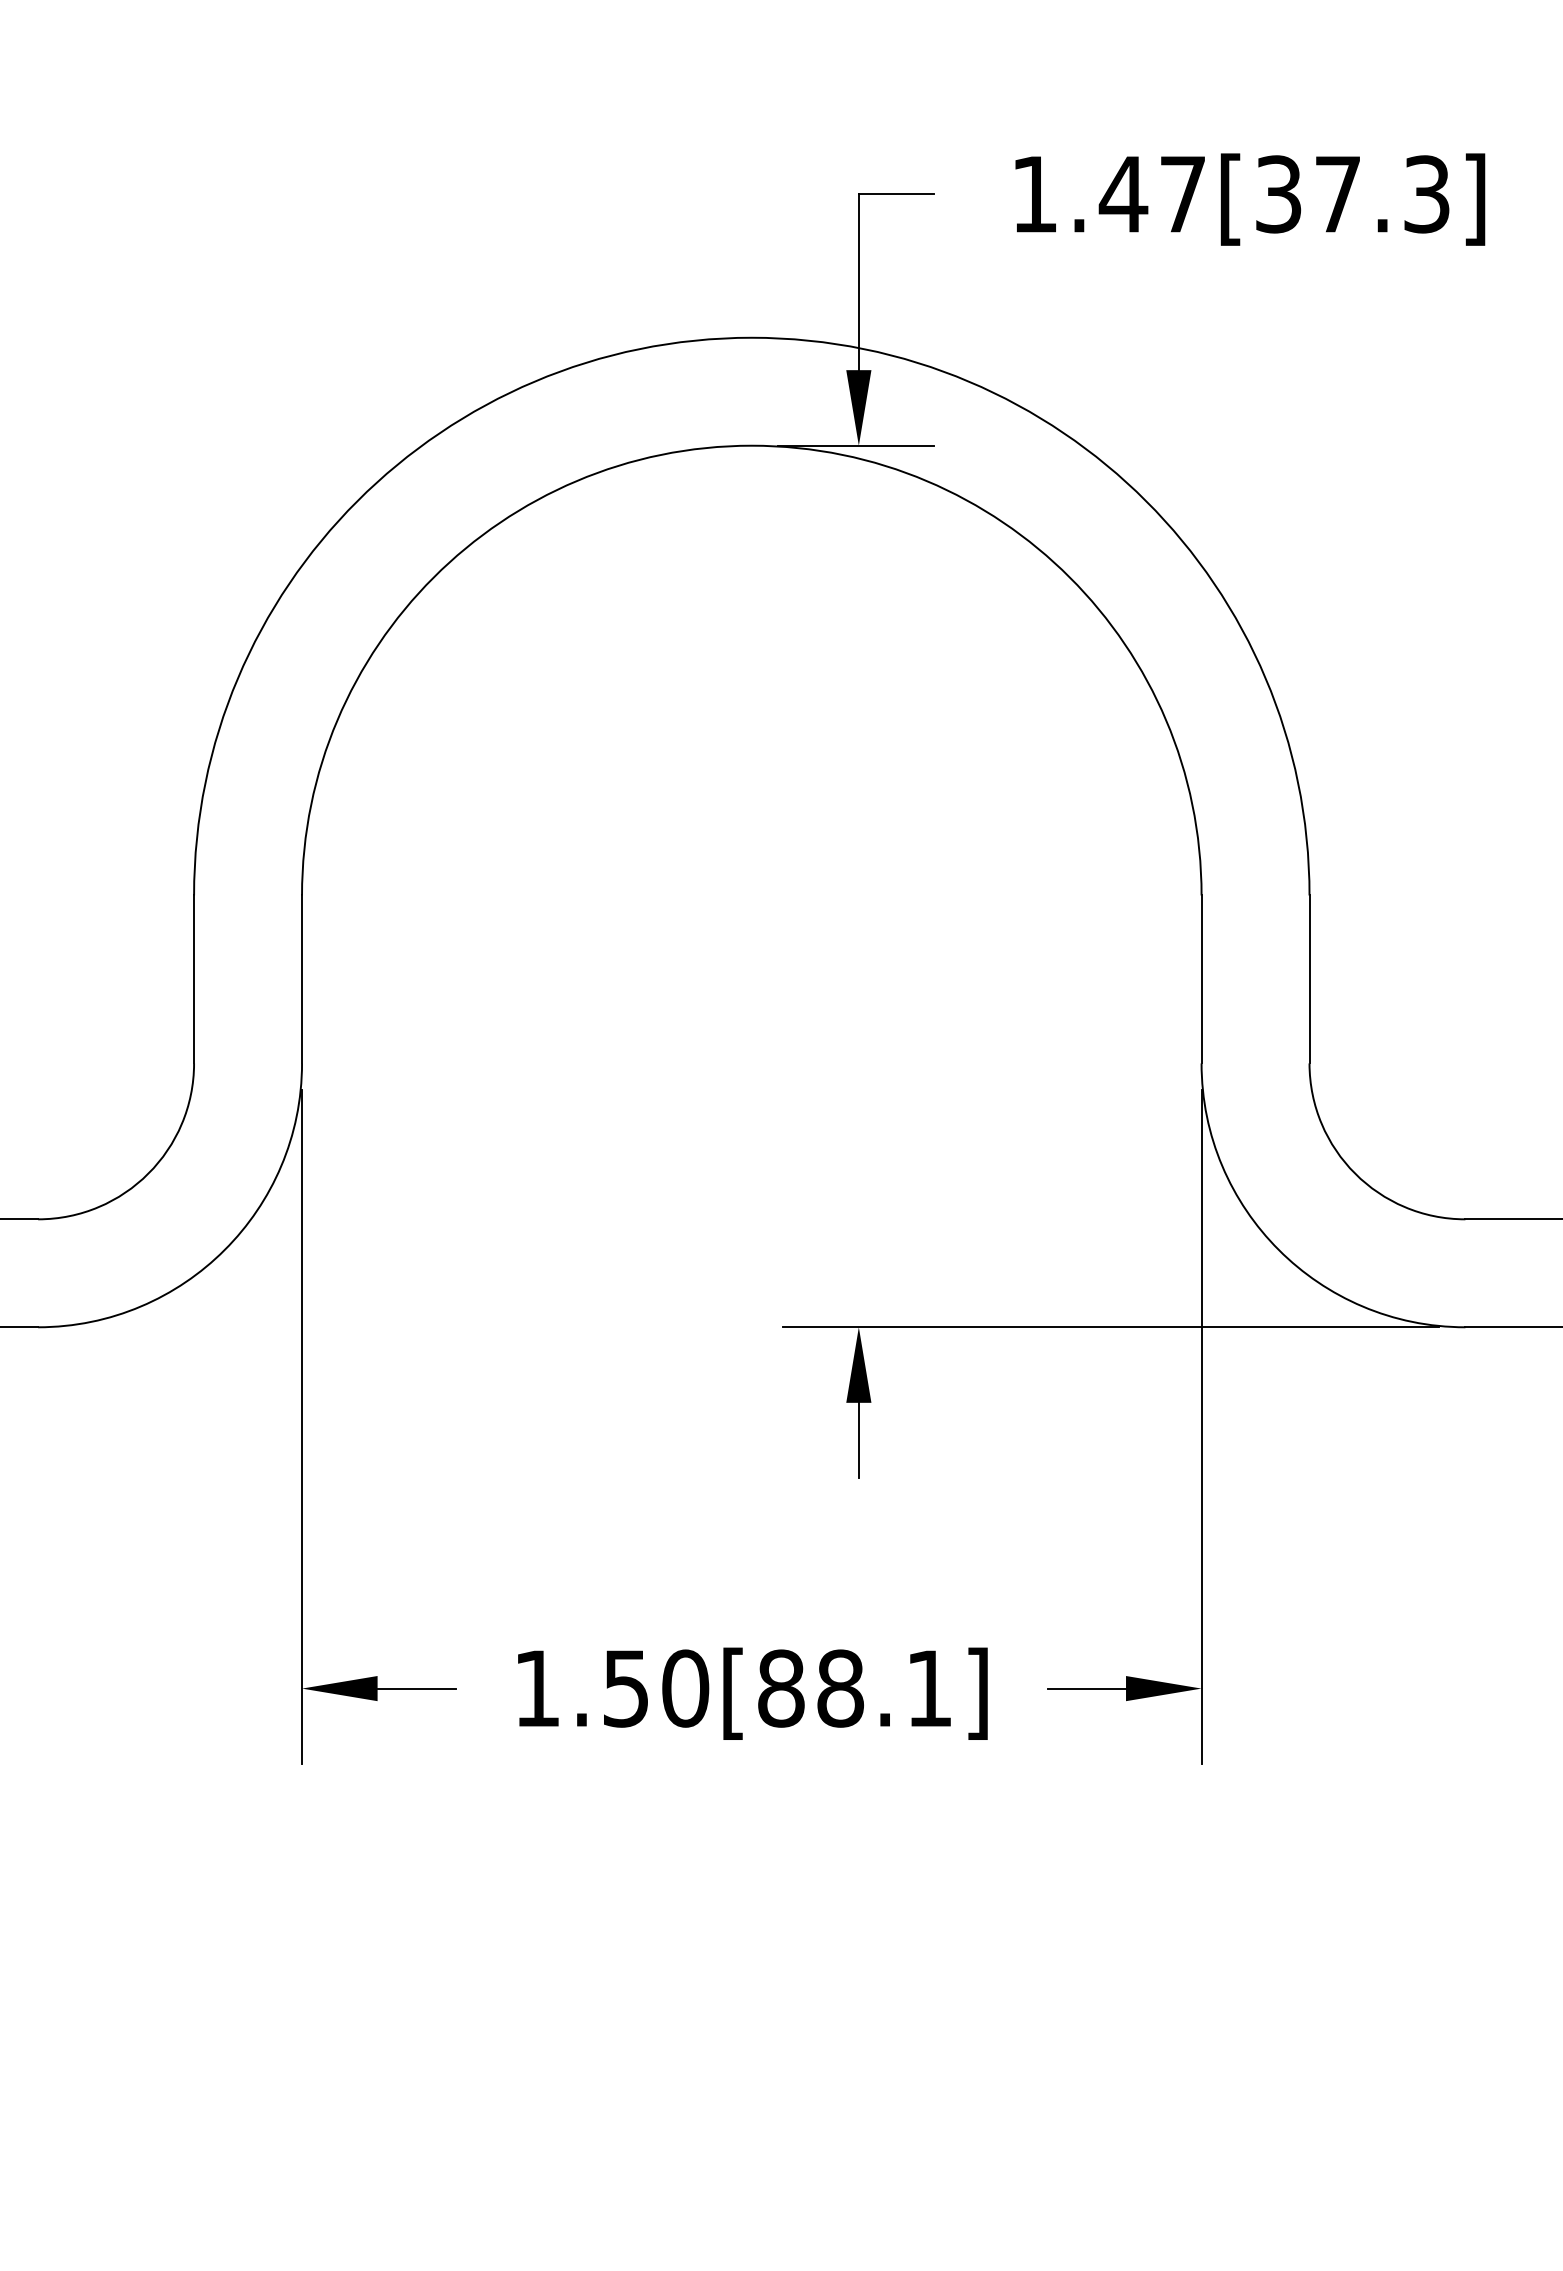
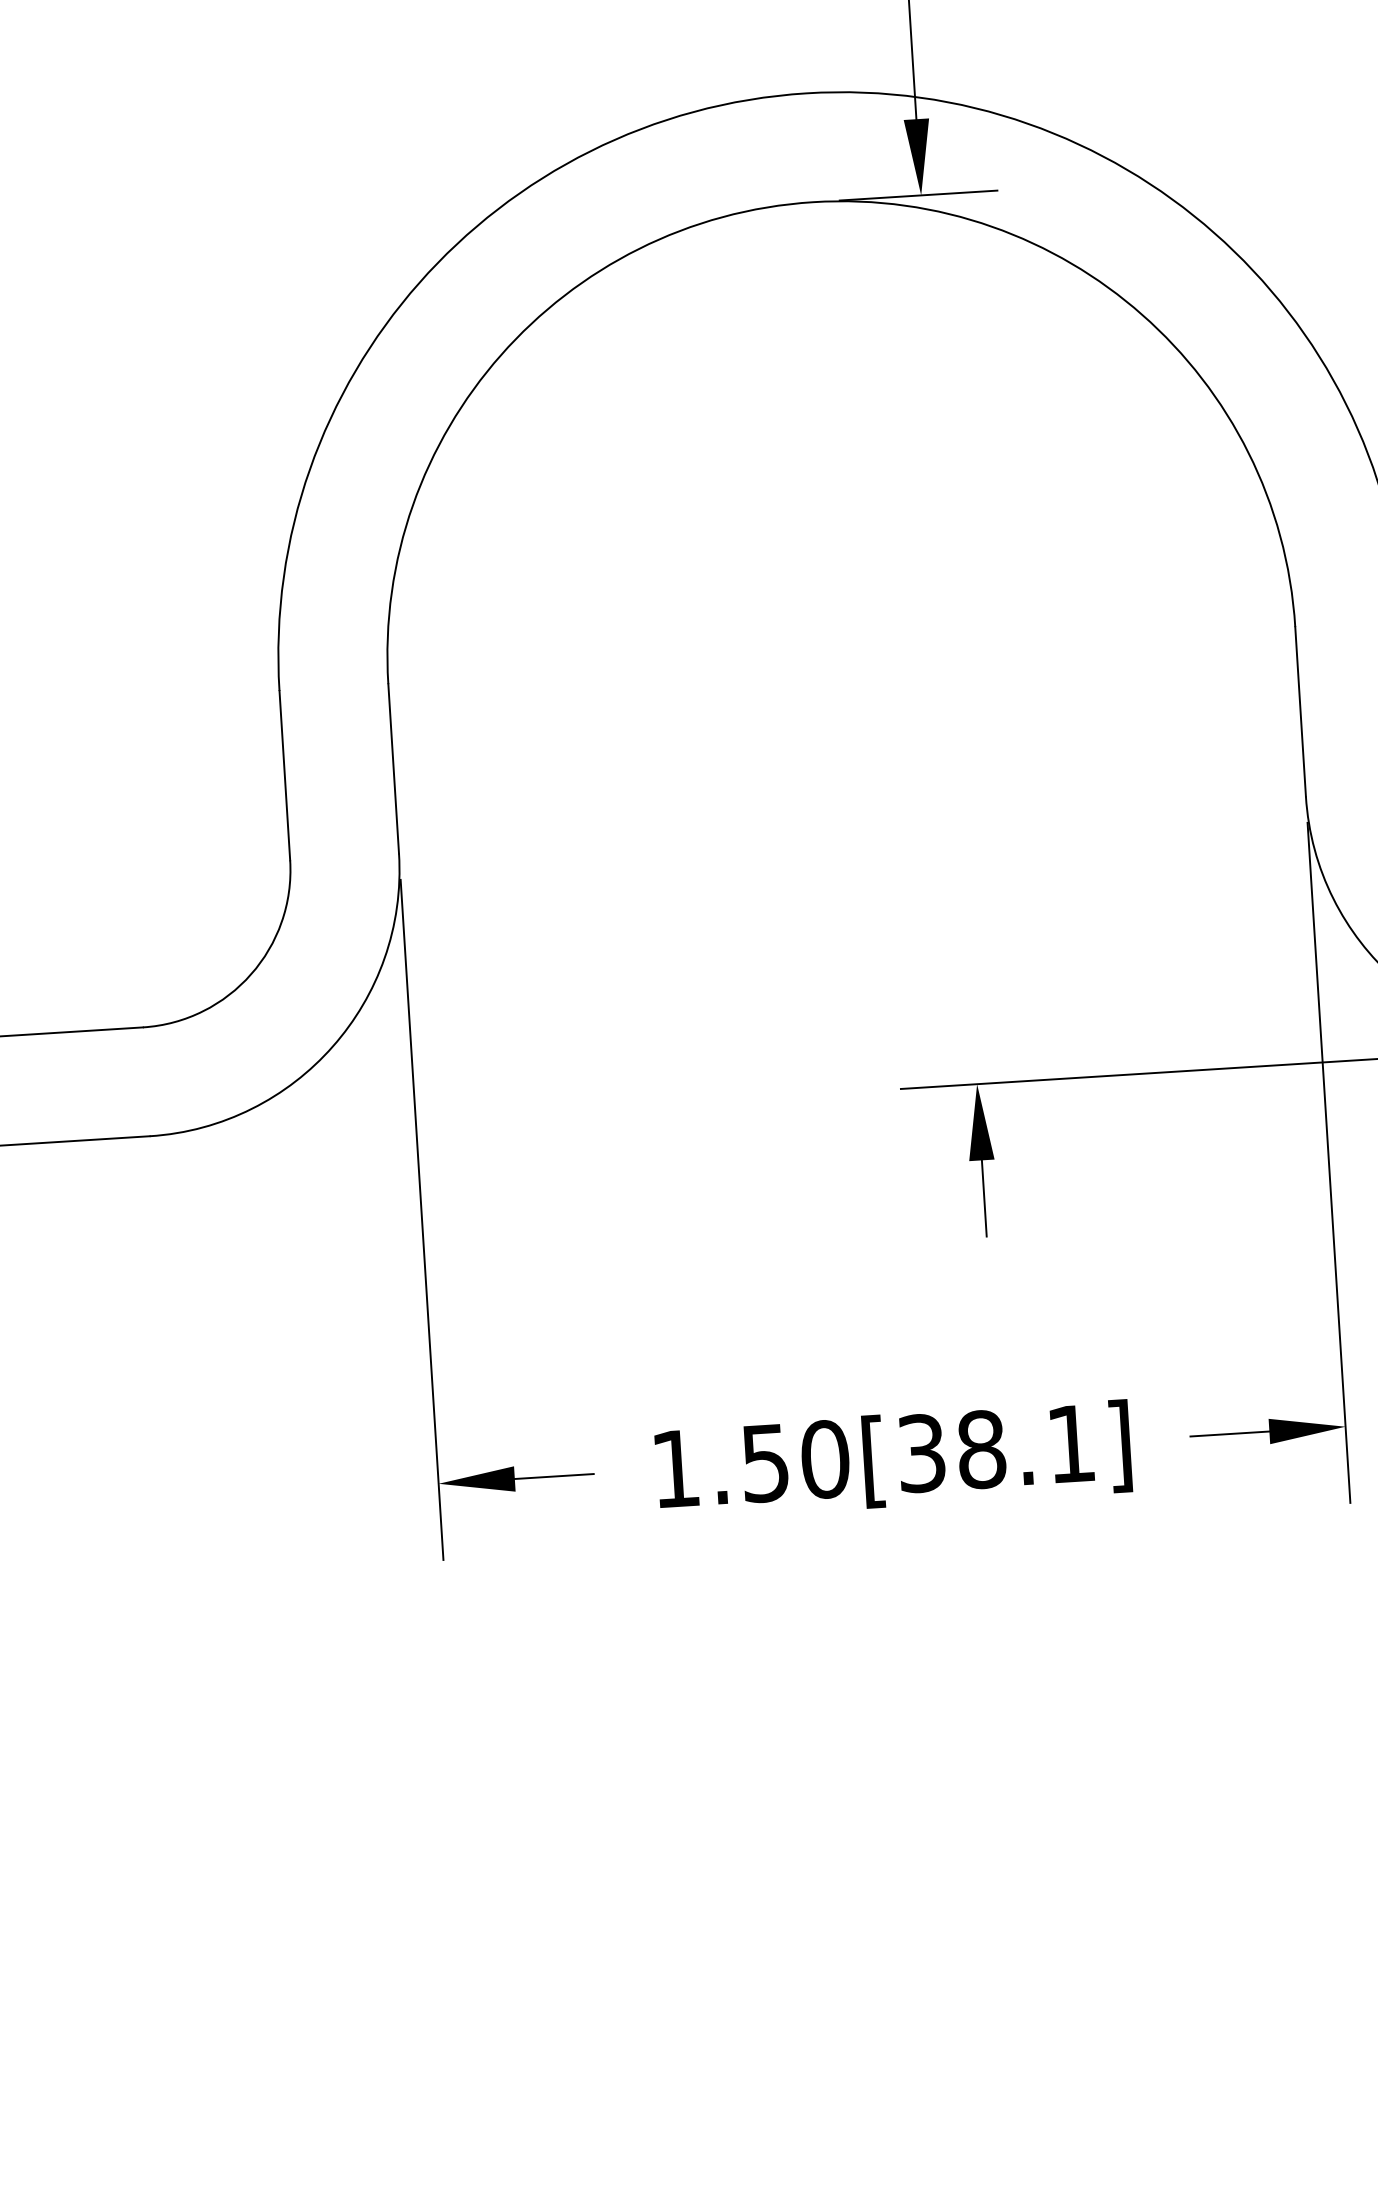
text: (781, 1688) -> (922, 1453), 1.50[88.1] -> 1.50[38.1]

